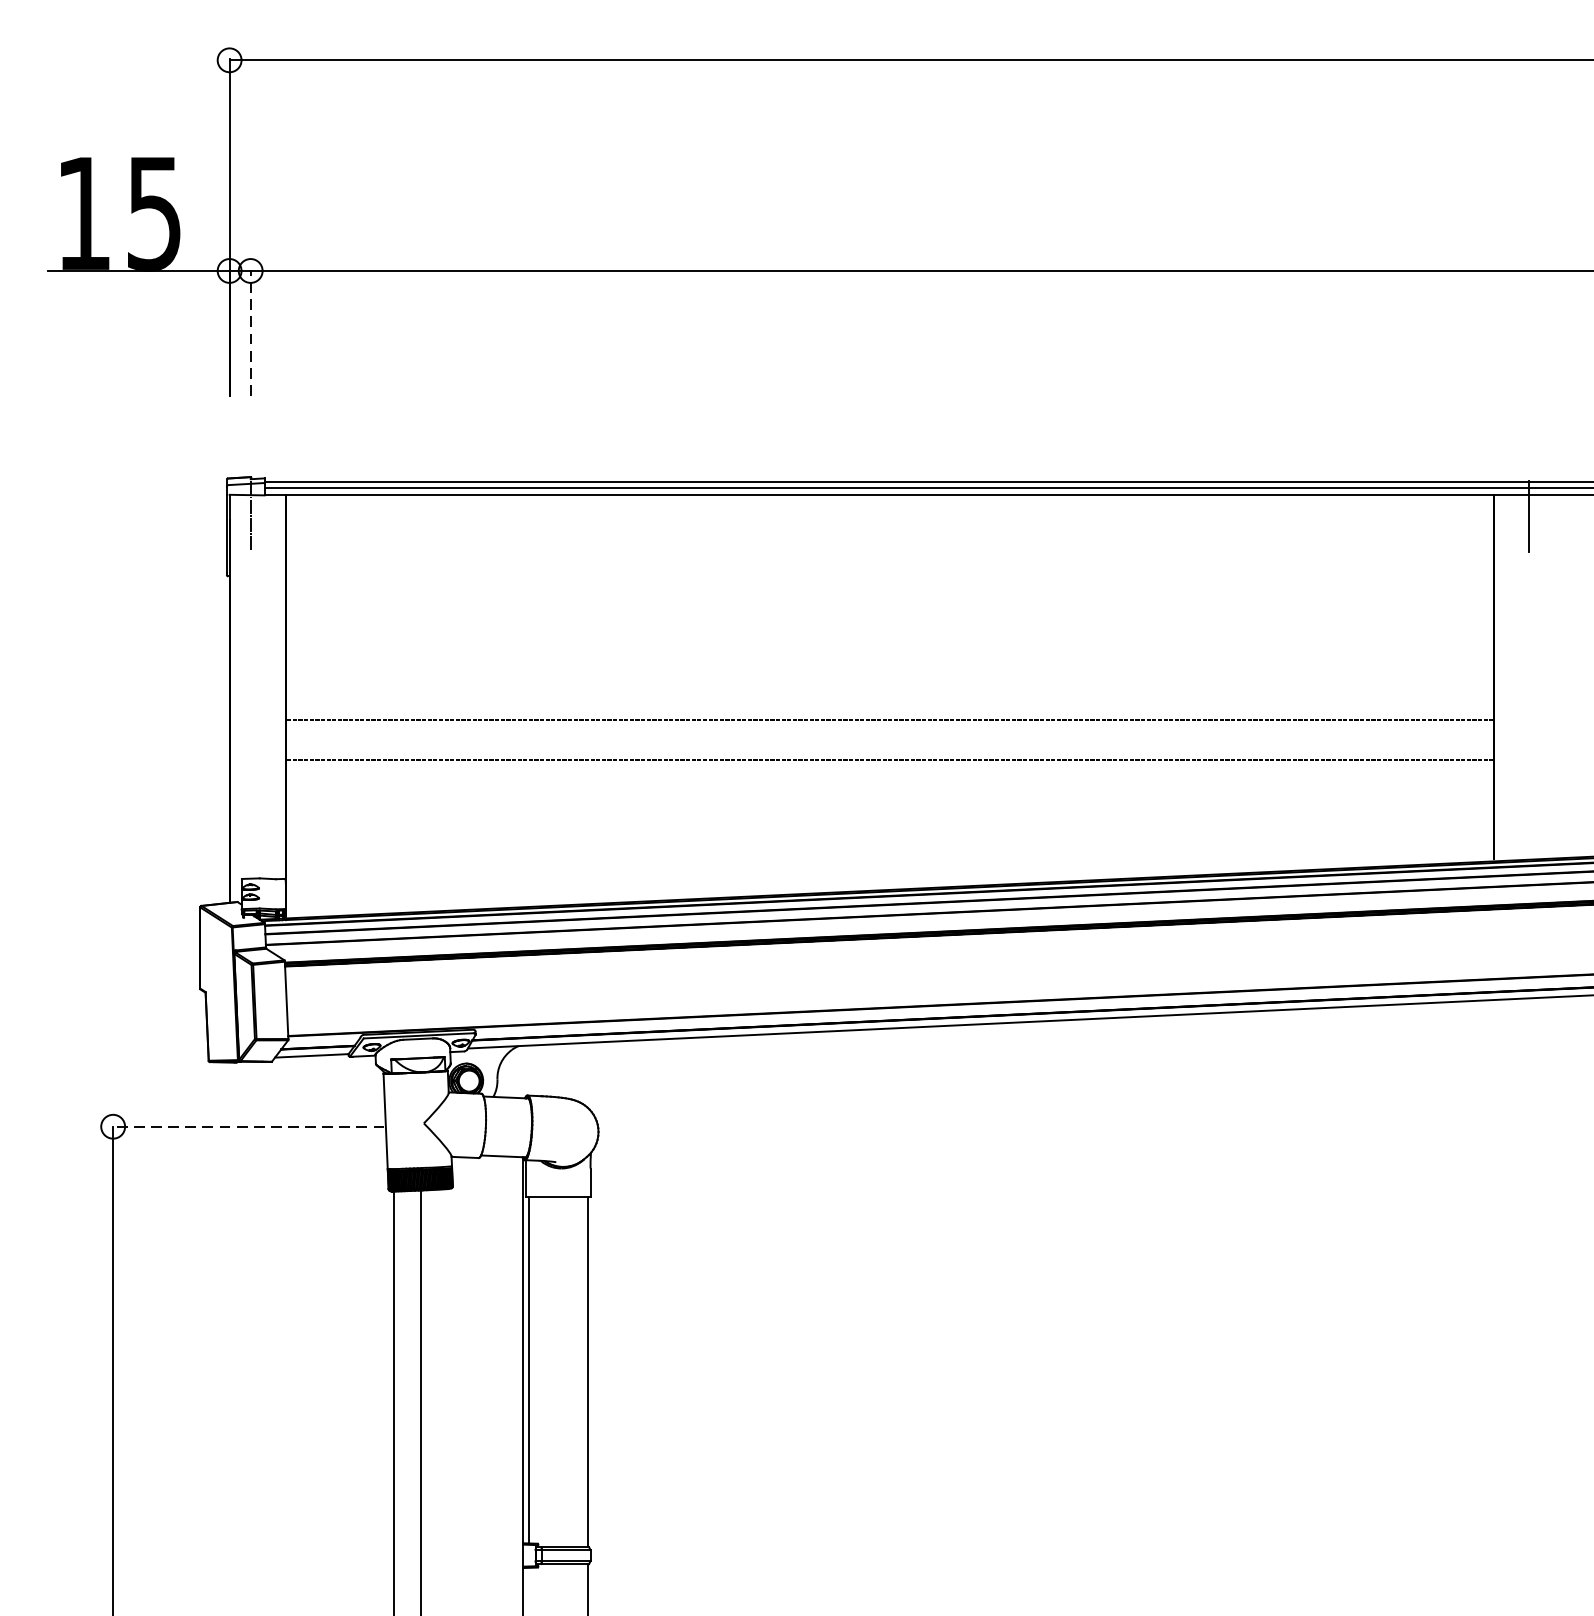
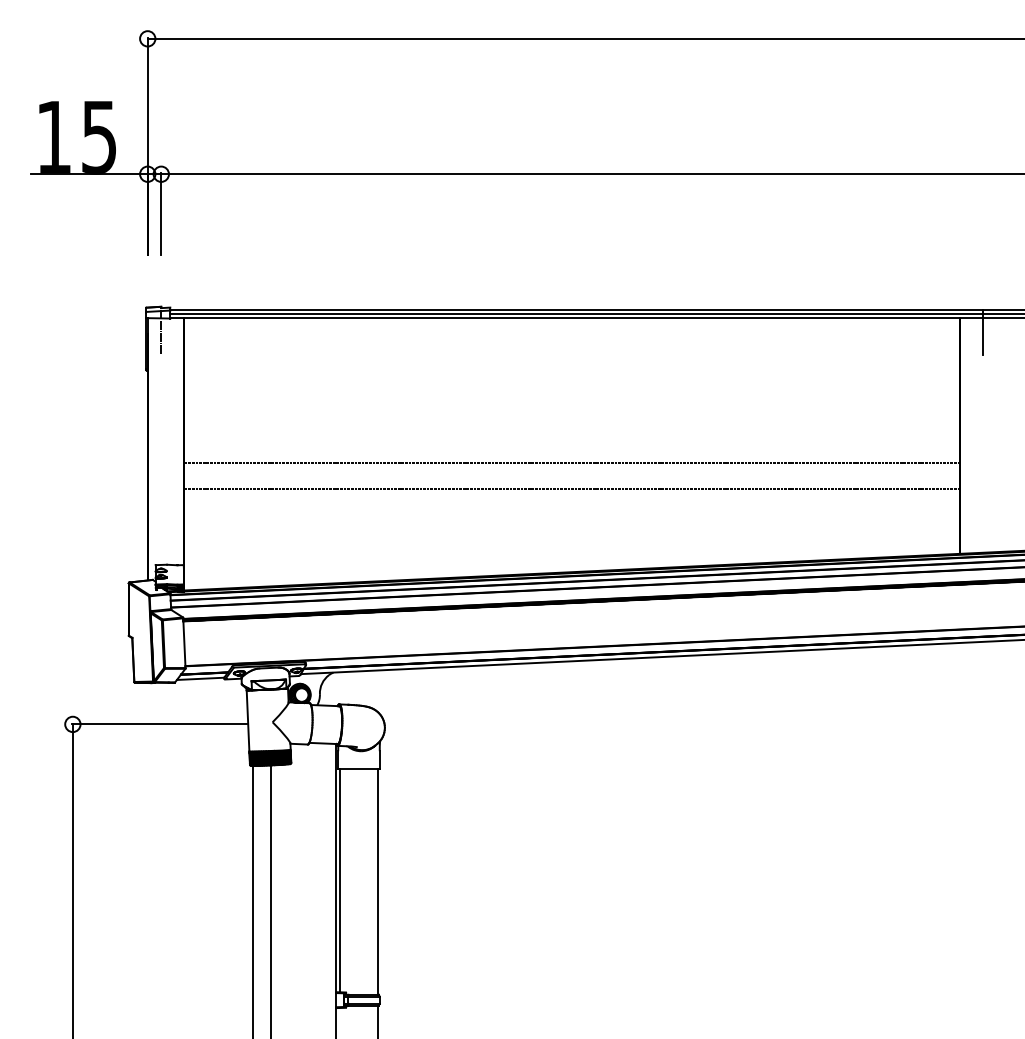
line: (251, 332) -> (161, 213), dashed -> solid
line: (247, 1126) -> (159, 724), dashed -> solid

